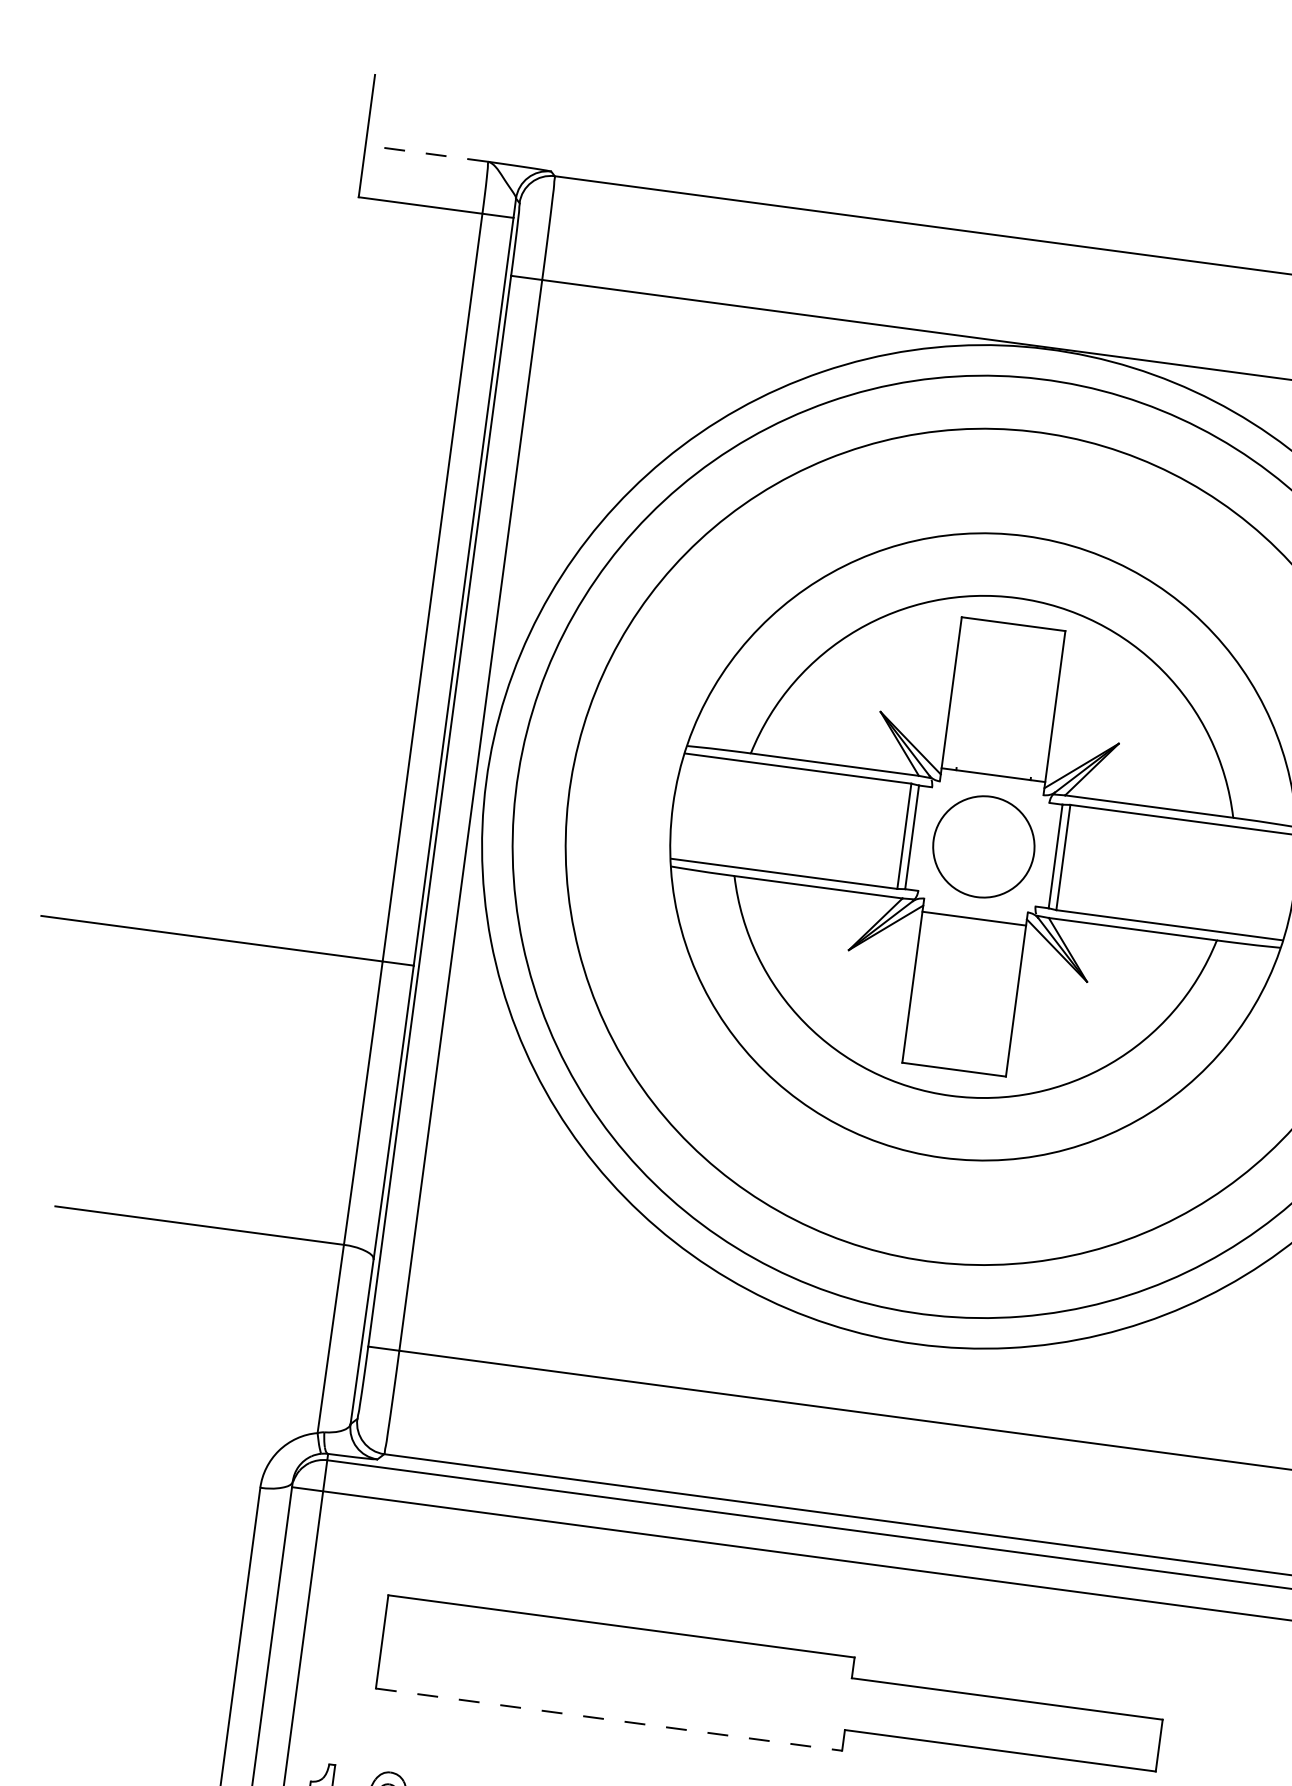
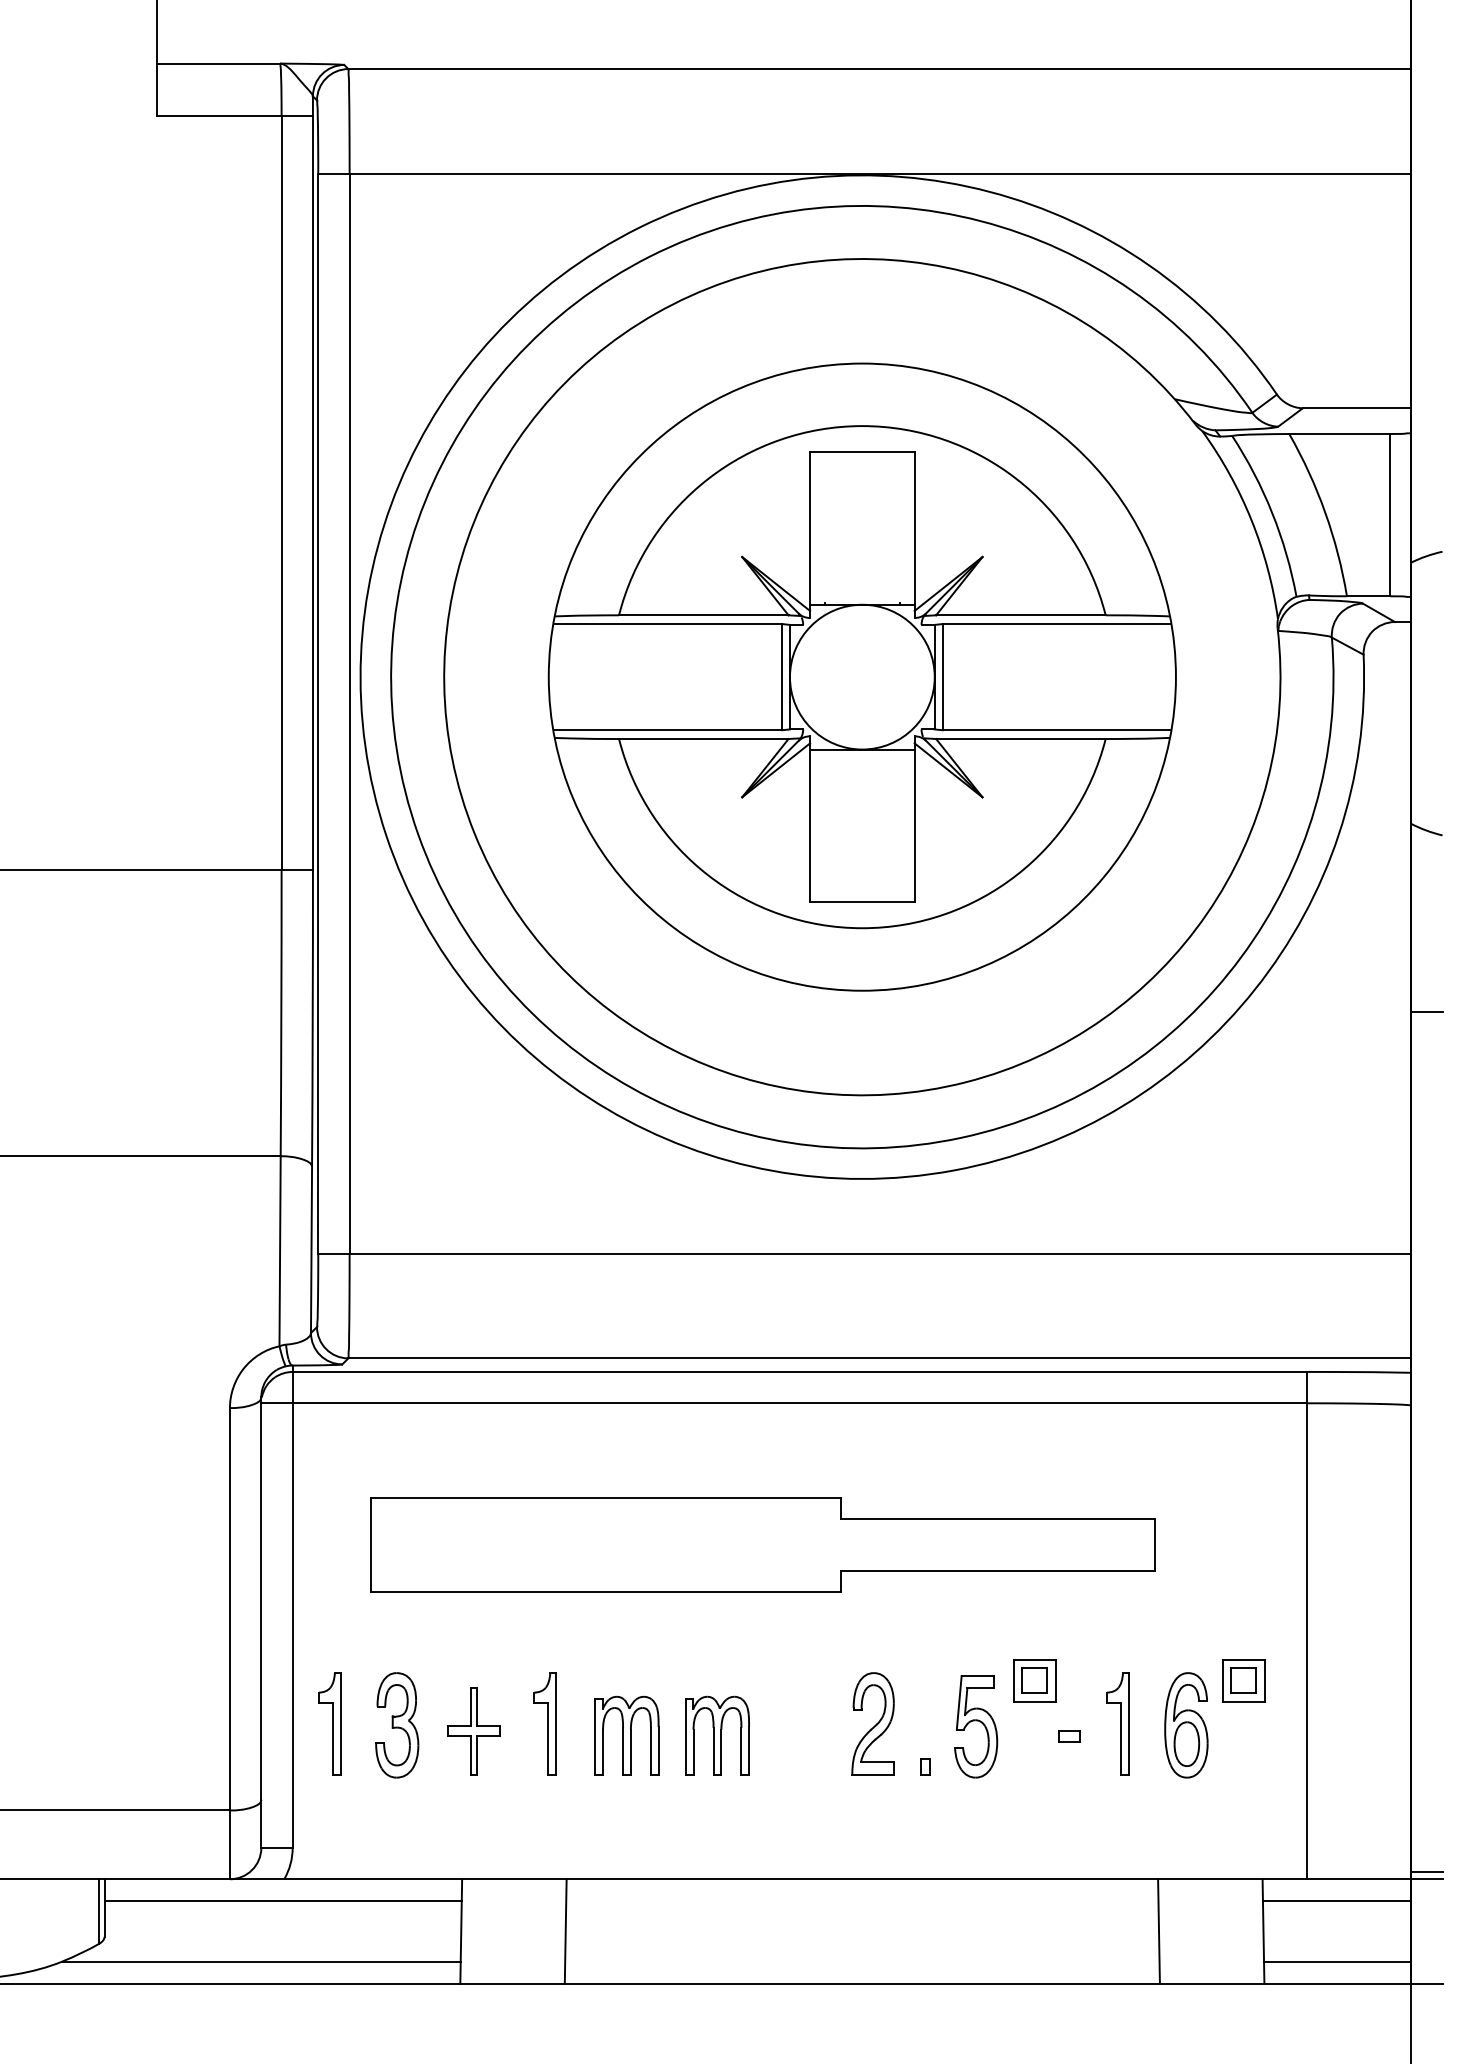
line: (426, 153) -> (218, 63), dashed -> solid
circle: (983, 846) -> (861, 676), size x1.43
line: (609, 1719) -> (606, 1591), dashed -> solid

